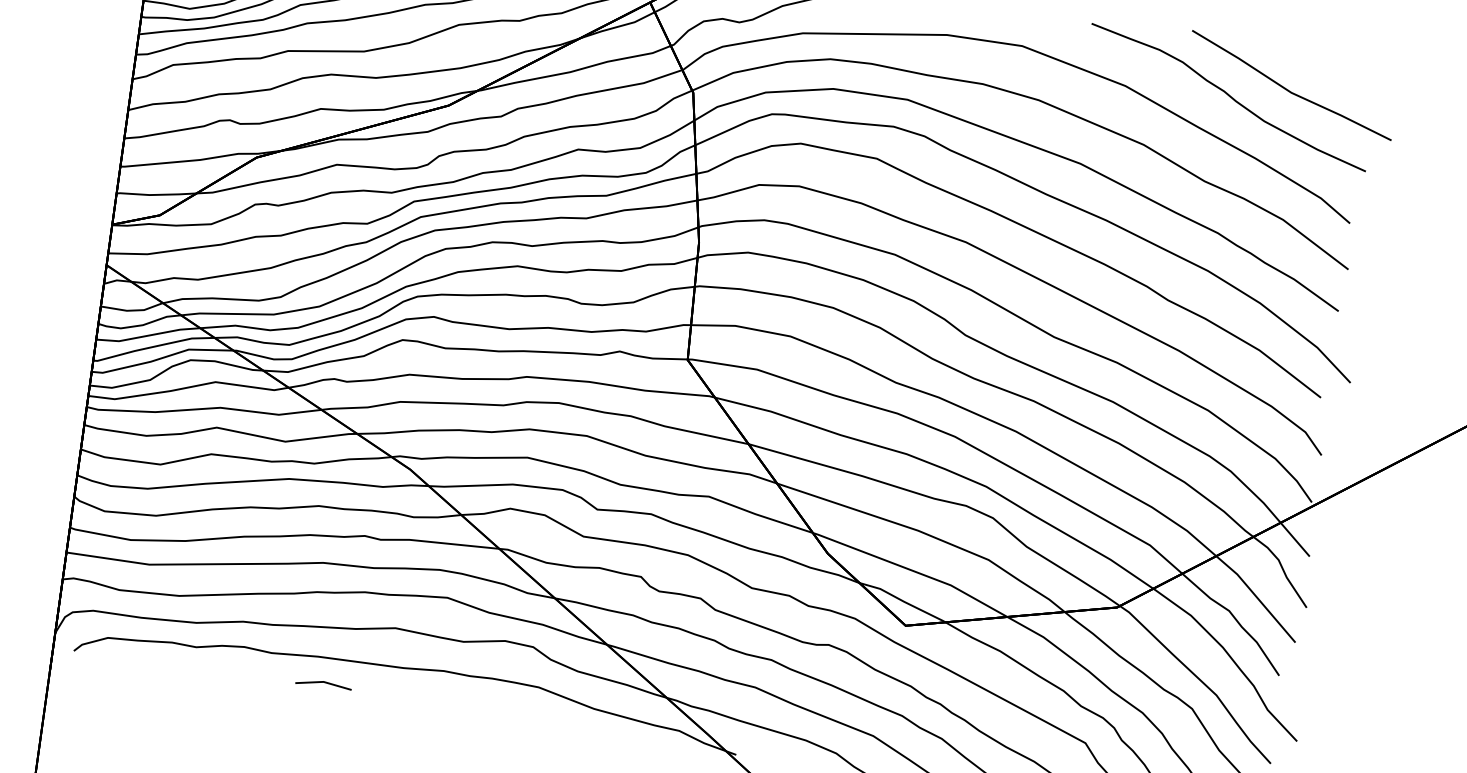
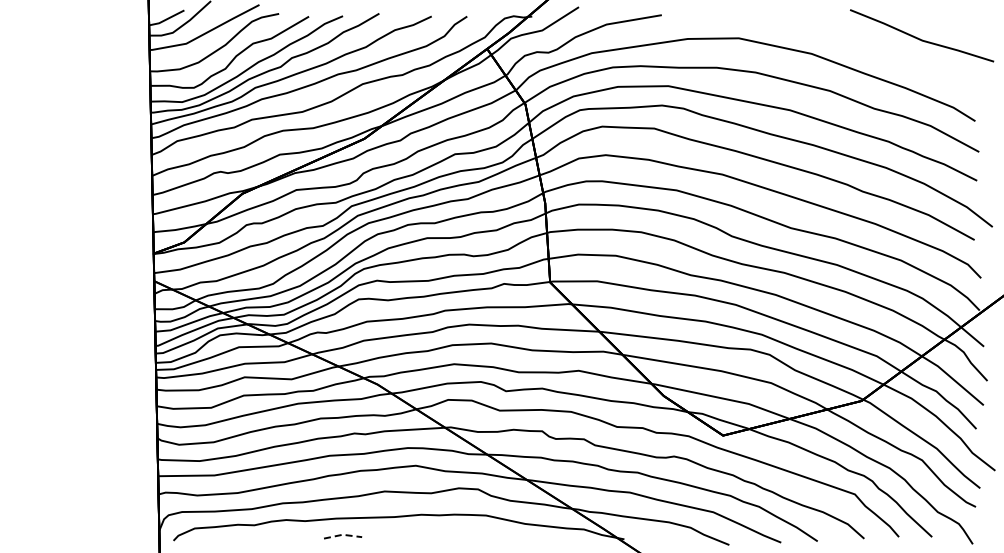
curve: (1228, 97) -> (881, 50), removed
line: (323, 681) -> (342, 534), solid -> dashed

